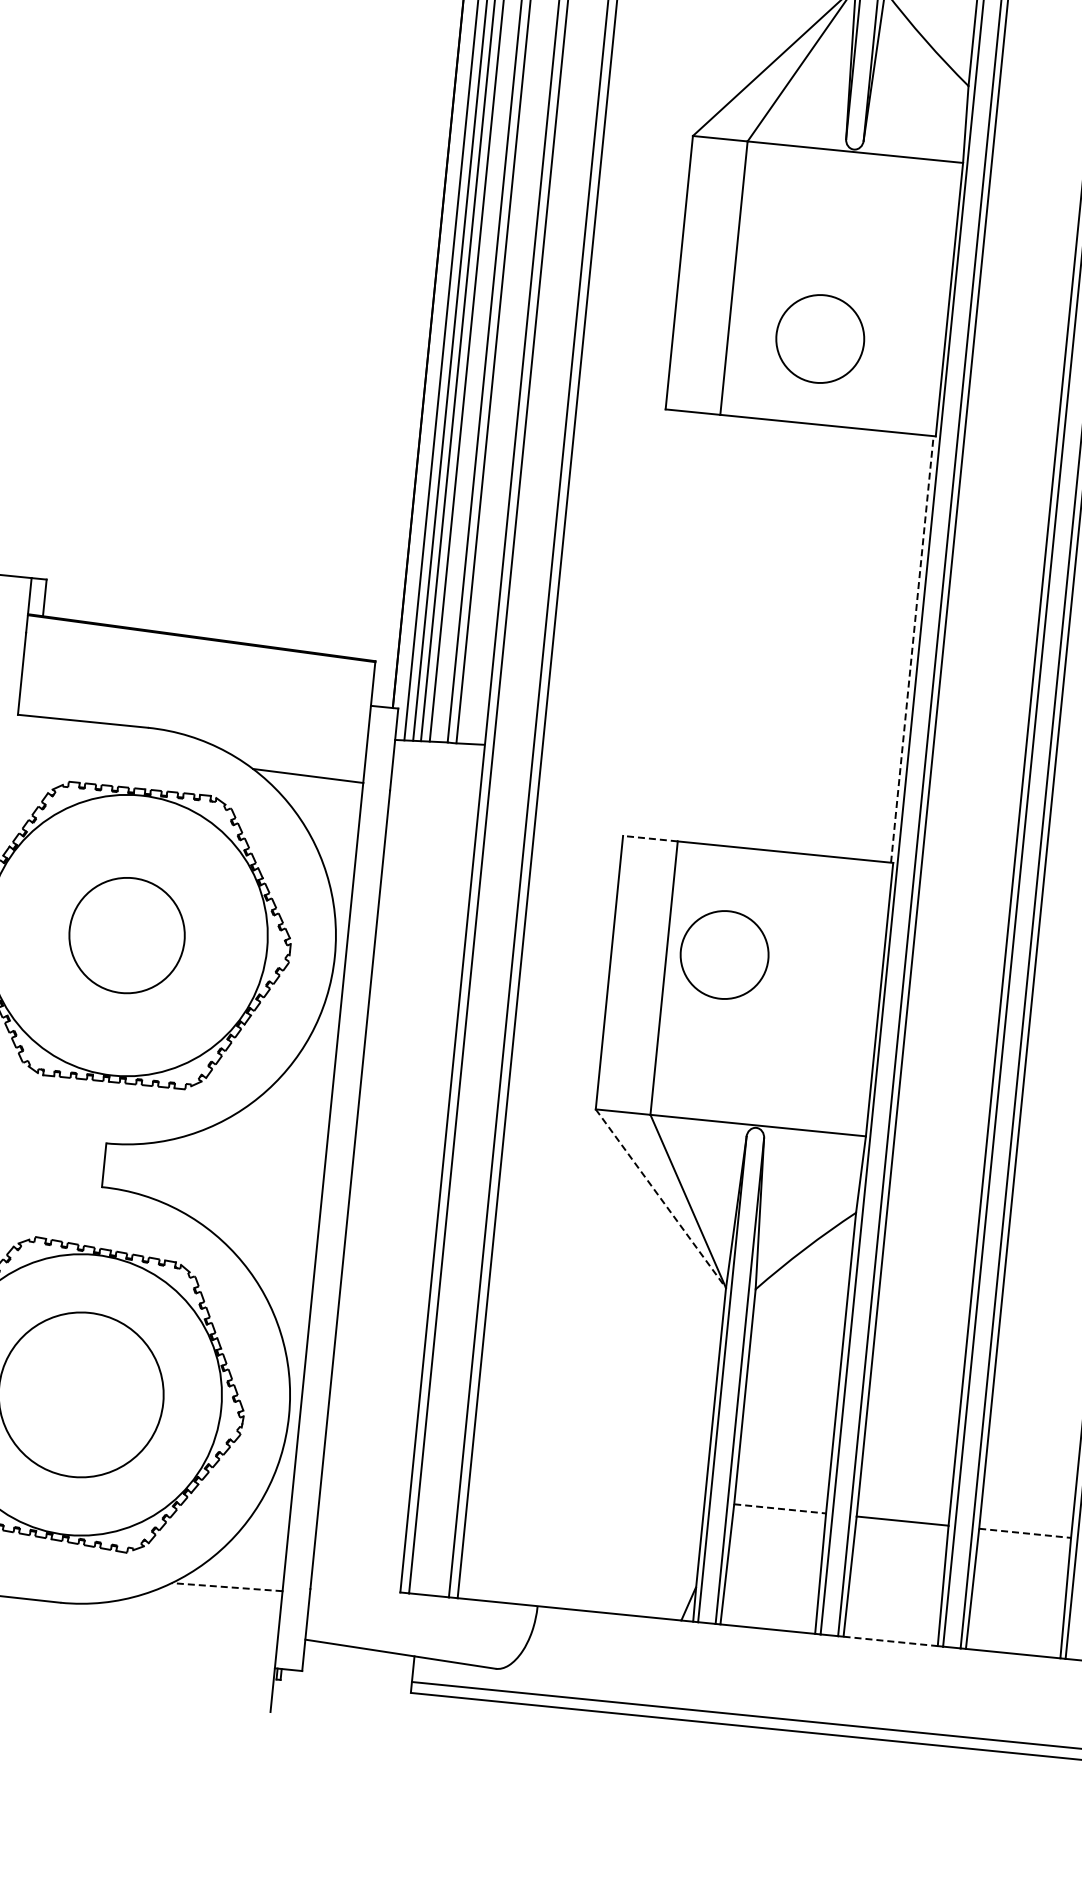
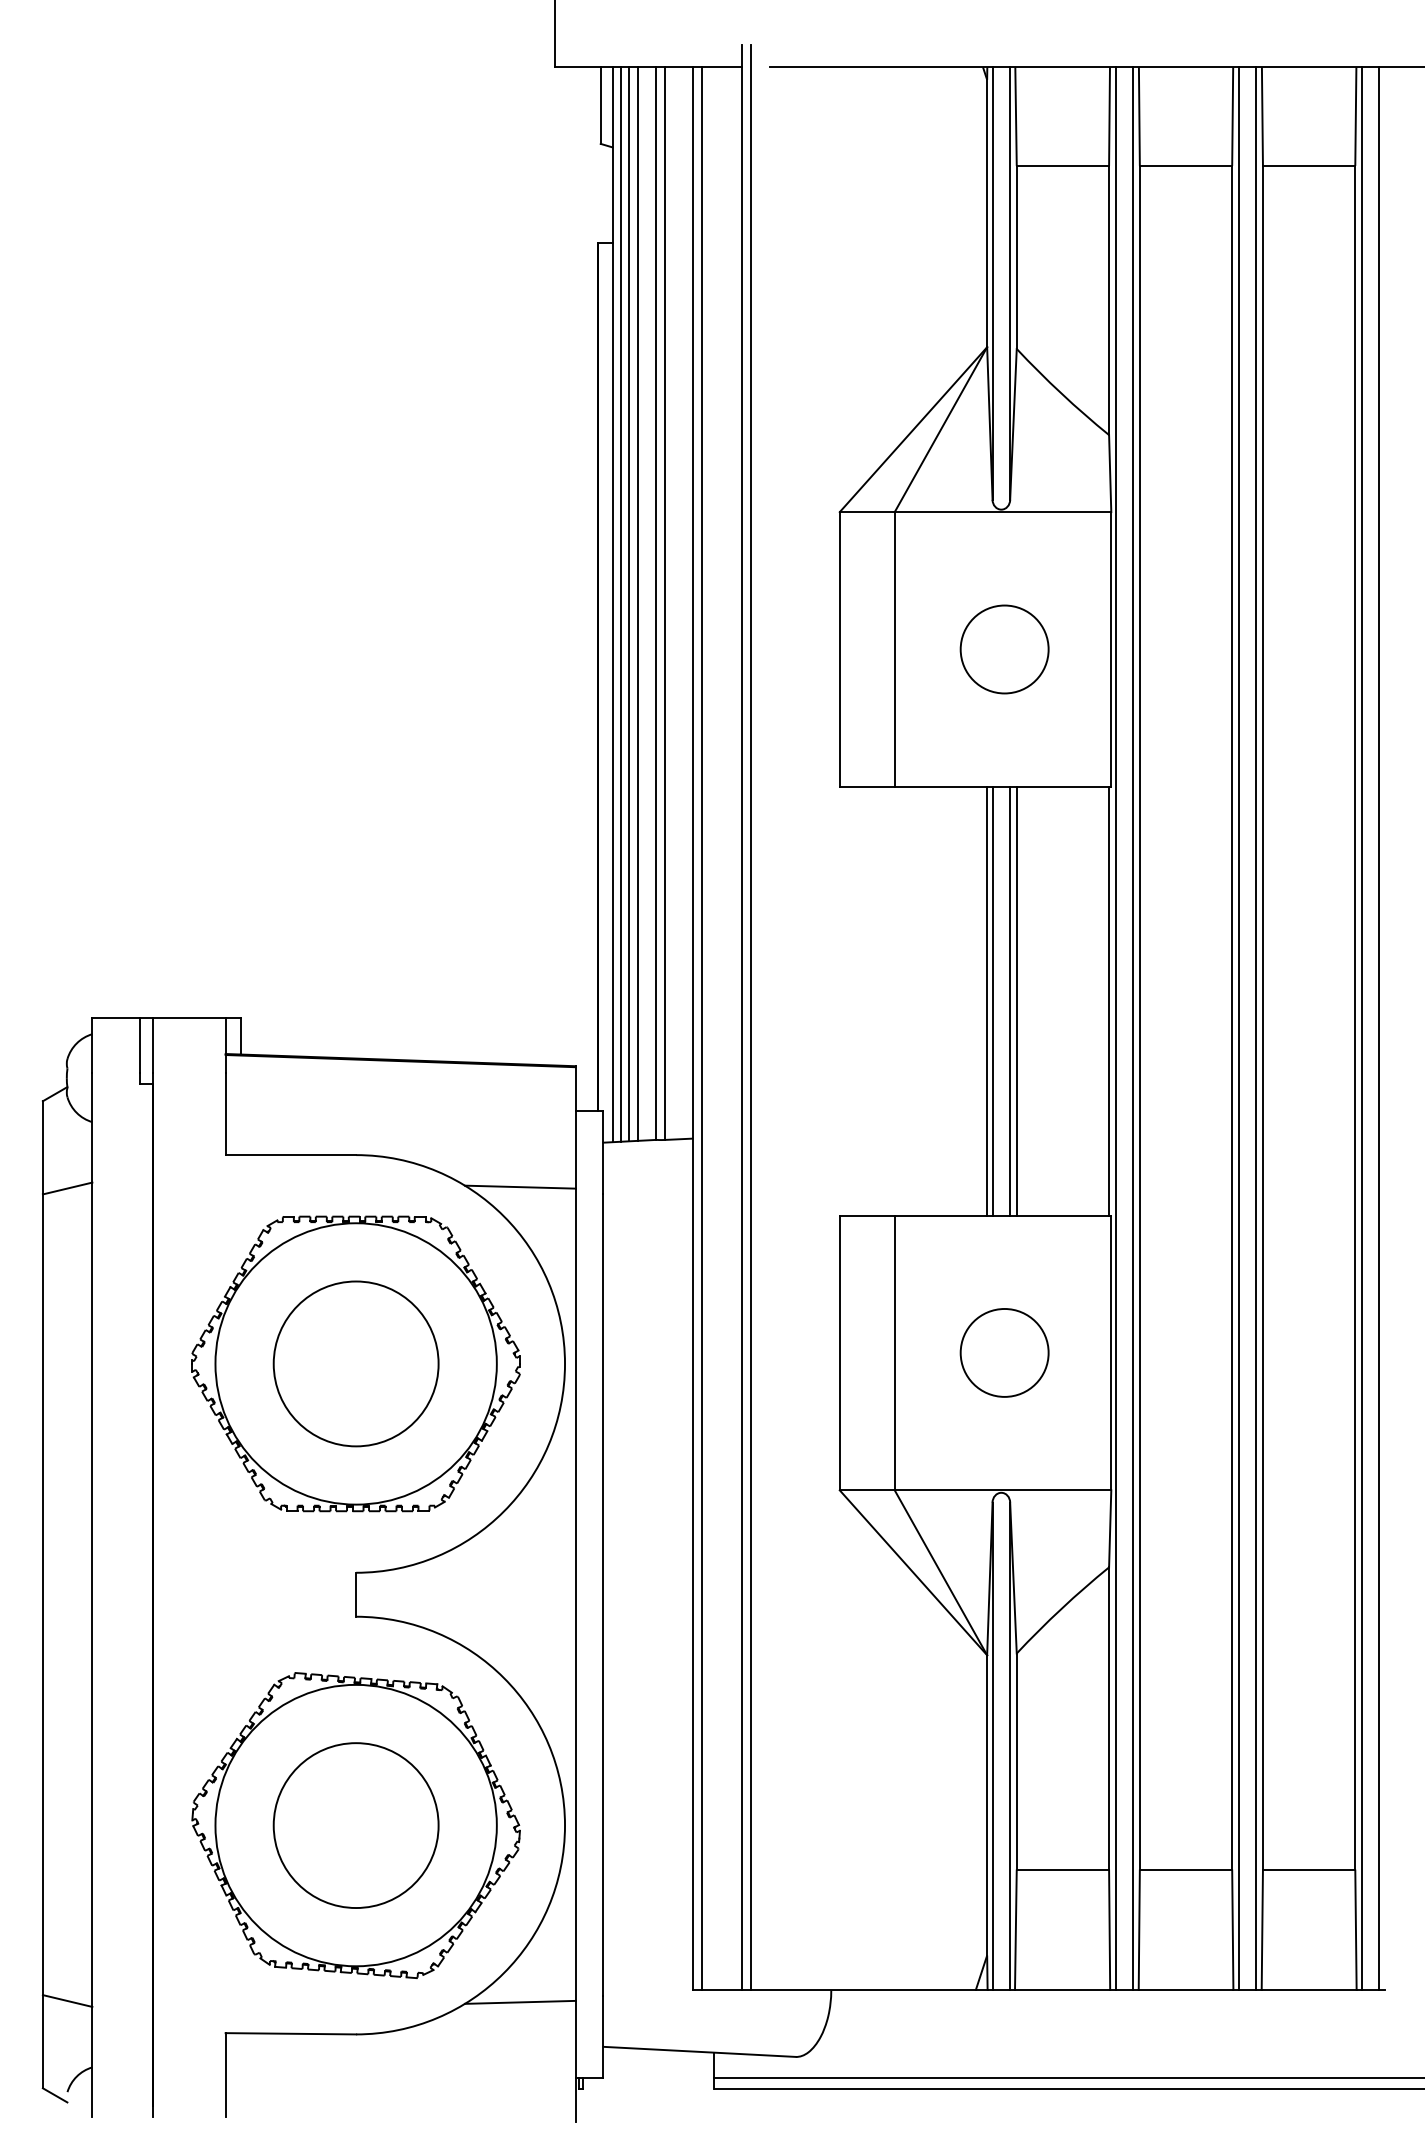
circle: (820, 339) -> (1004, 649), moved
line: (791, 636) -> (987, 1000), added
line: (796, 637) -> (992, 1000), added
line: (814, 638) -> (1010, 1000), added
line: (820, 639) -> (1016, 1000), added
line: (912, 648) -> (1109, 1000), dashed -> solid
line: (649, 838) -> (866, 1215), dashed -> solid
circle: (126, 935) -> (355, 1363), size x1.43
circle: (724, 954) -> (1004, 1352), moved
line: (660, 1198) -> (913, 1572), dashed -> solid
line: (780, 1508) -> (1063, 1869), dashed -> solid
line: (1025, 1533) -> (1309, 1869), dashed -> solid
line: (227, 1587) -> (520, 2002), dashed -> solid
line: (891, 1641) -> (1186, 1990), dashed -> solid

